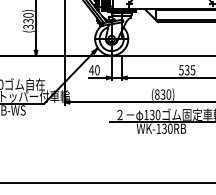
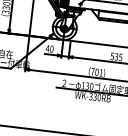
text: (163, 94) -> (97, 72), (830) -> (701)
text: (158, 128) -> (90, 96), WK-130RB -> WK-330RB

